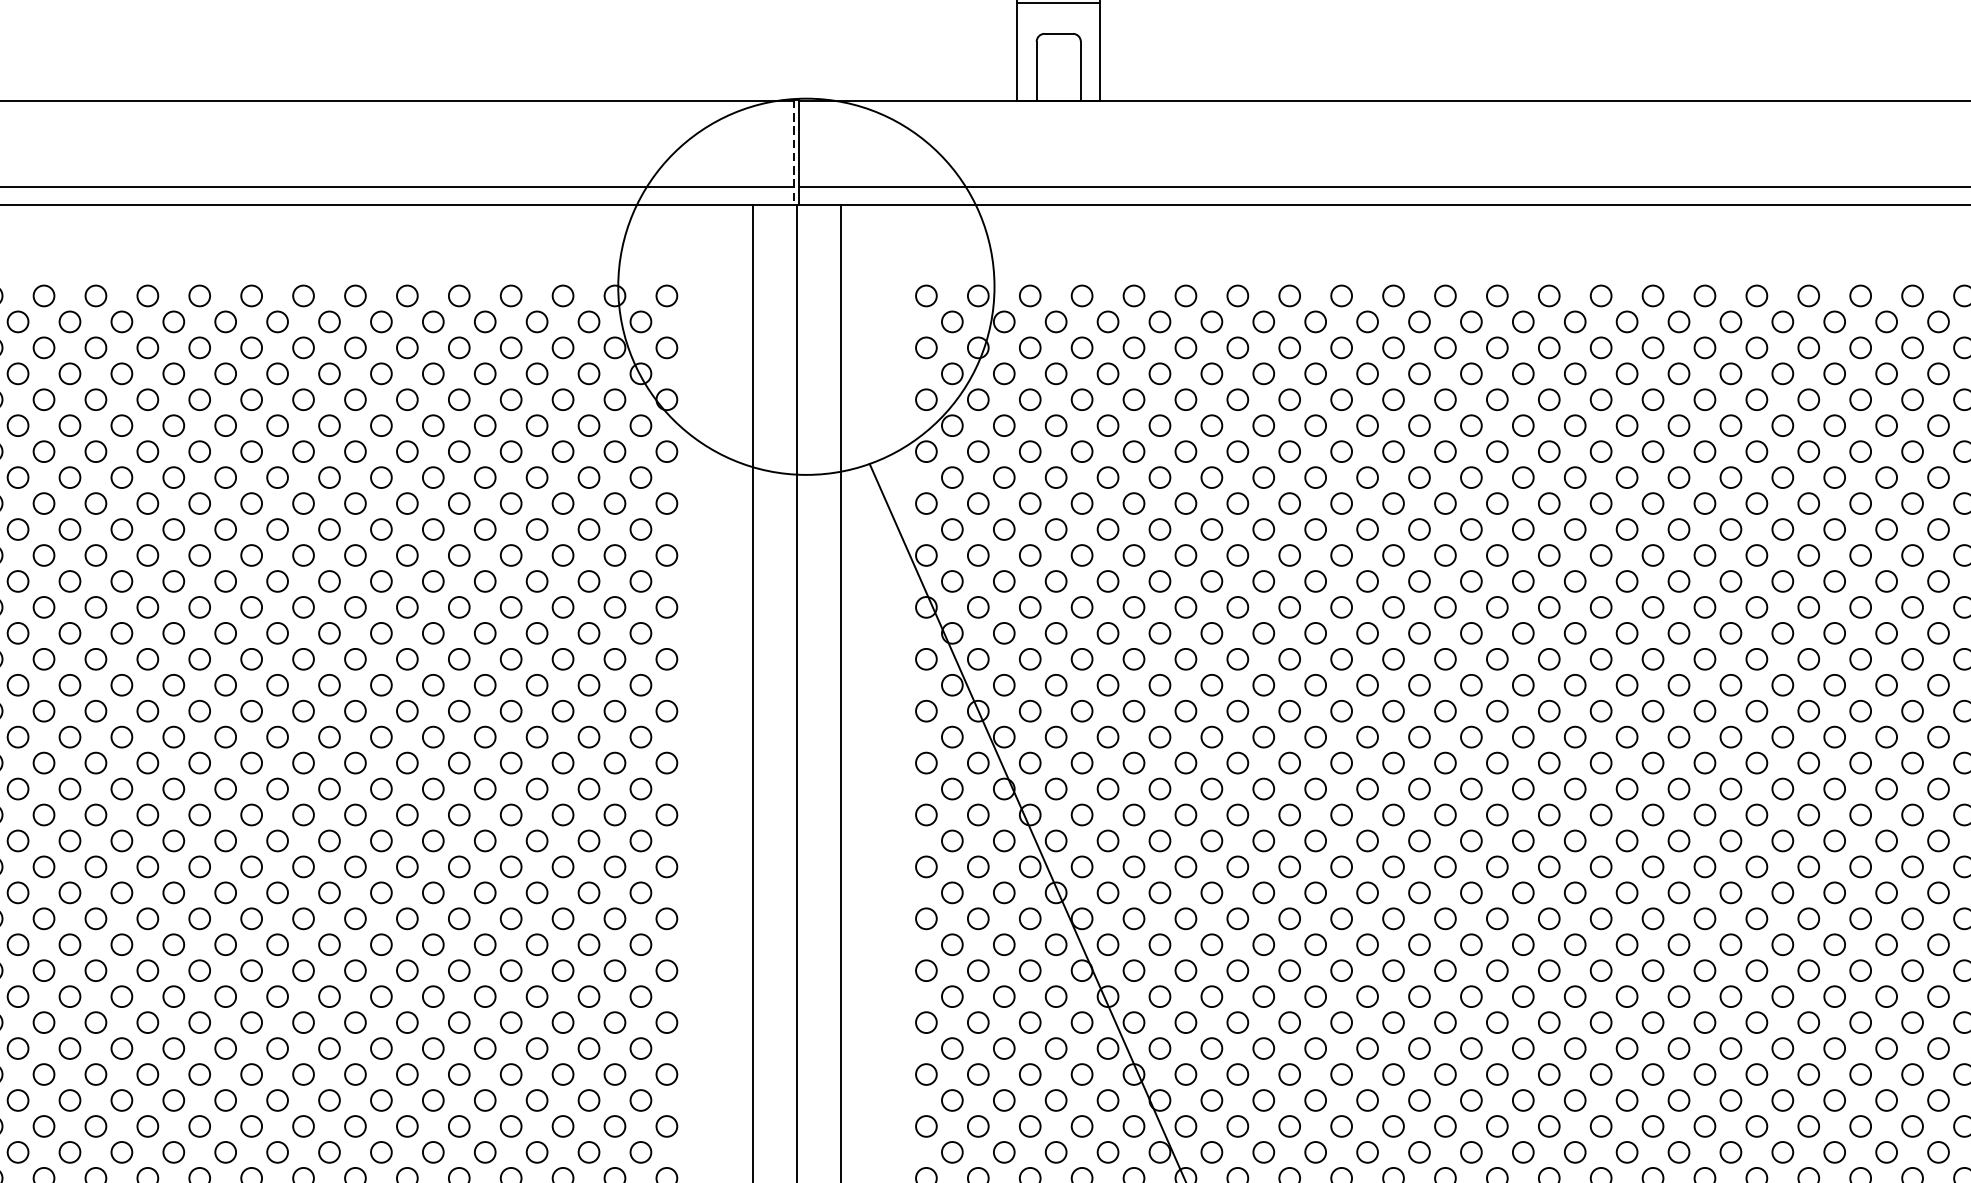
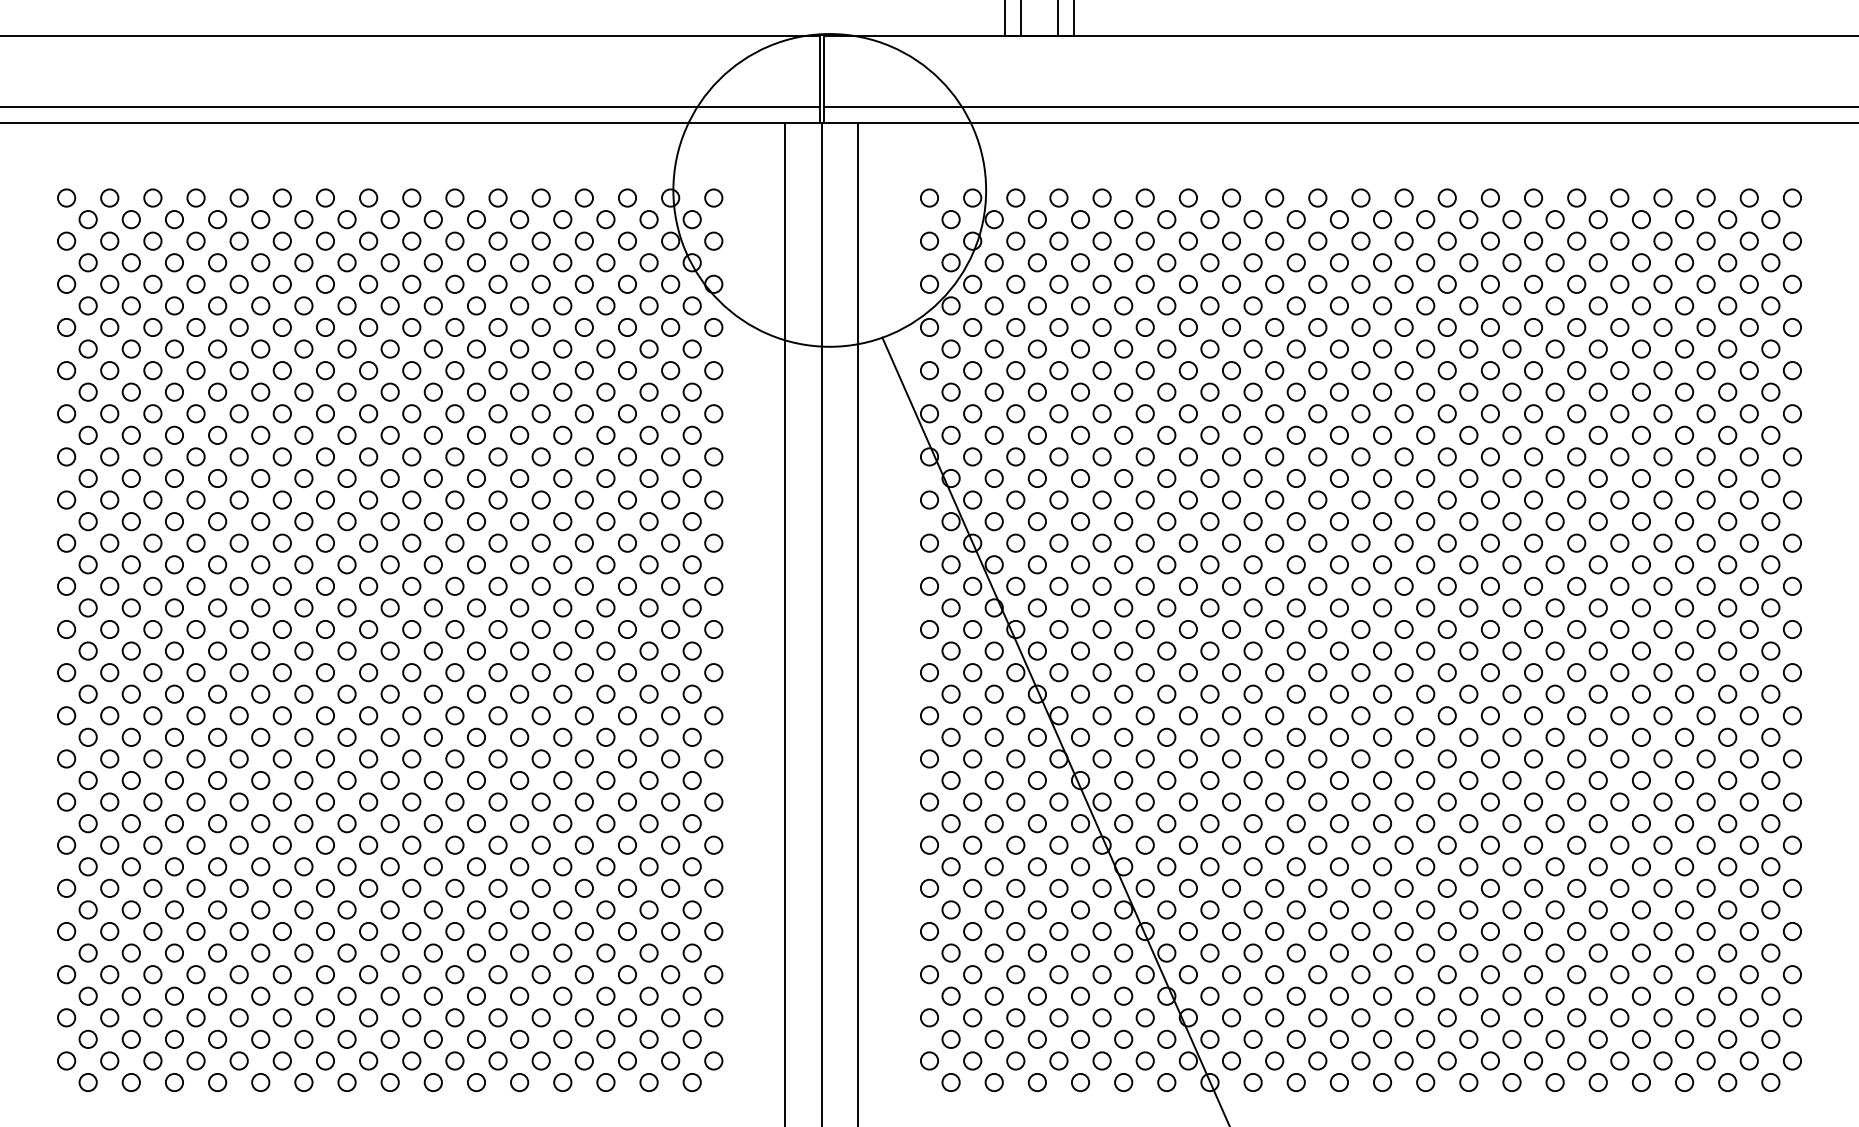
line: (794, 152) -> (819, 78), dashed -> solid

